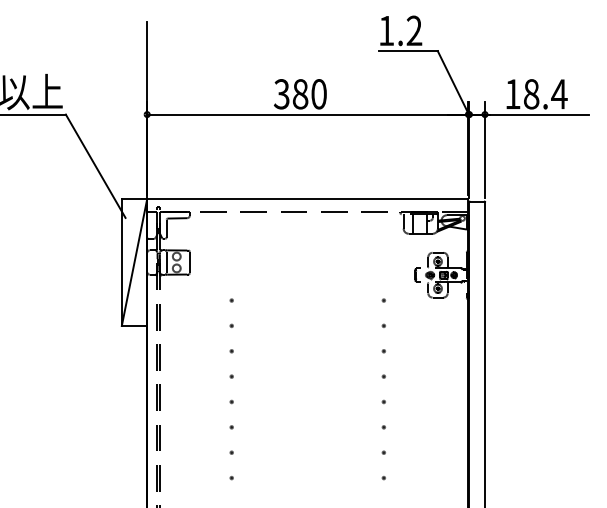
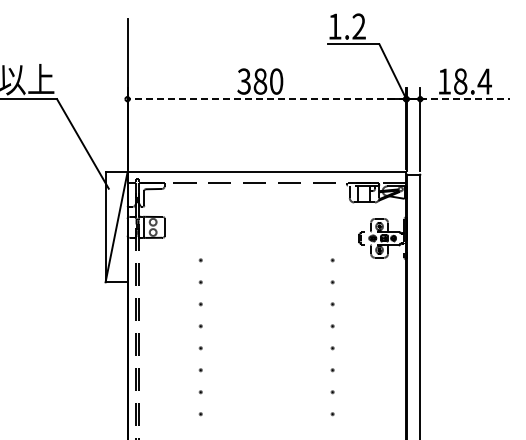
line: (307, 114) -> (266, 99), solid -> dashed
line: (537, 114) -> (465, 99), solid -> dashed

